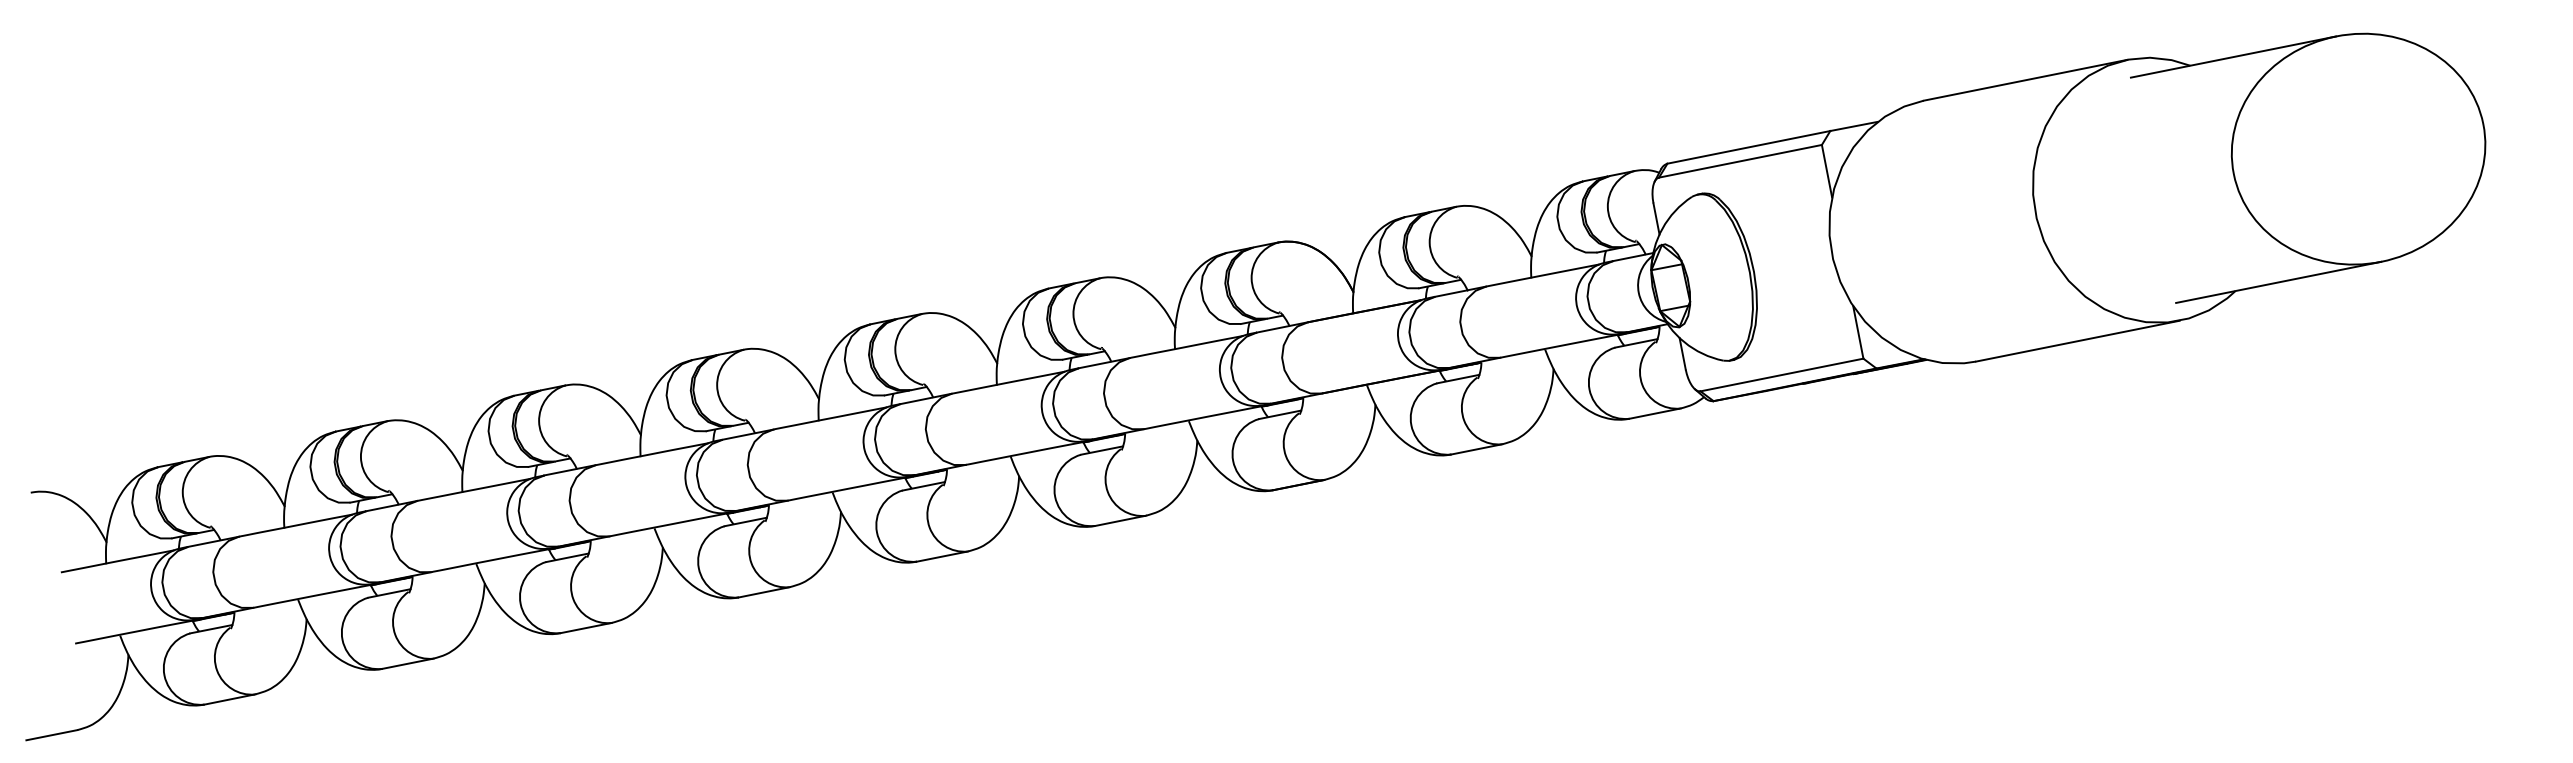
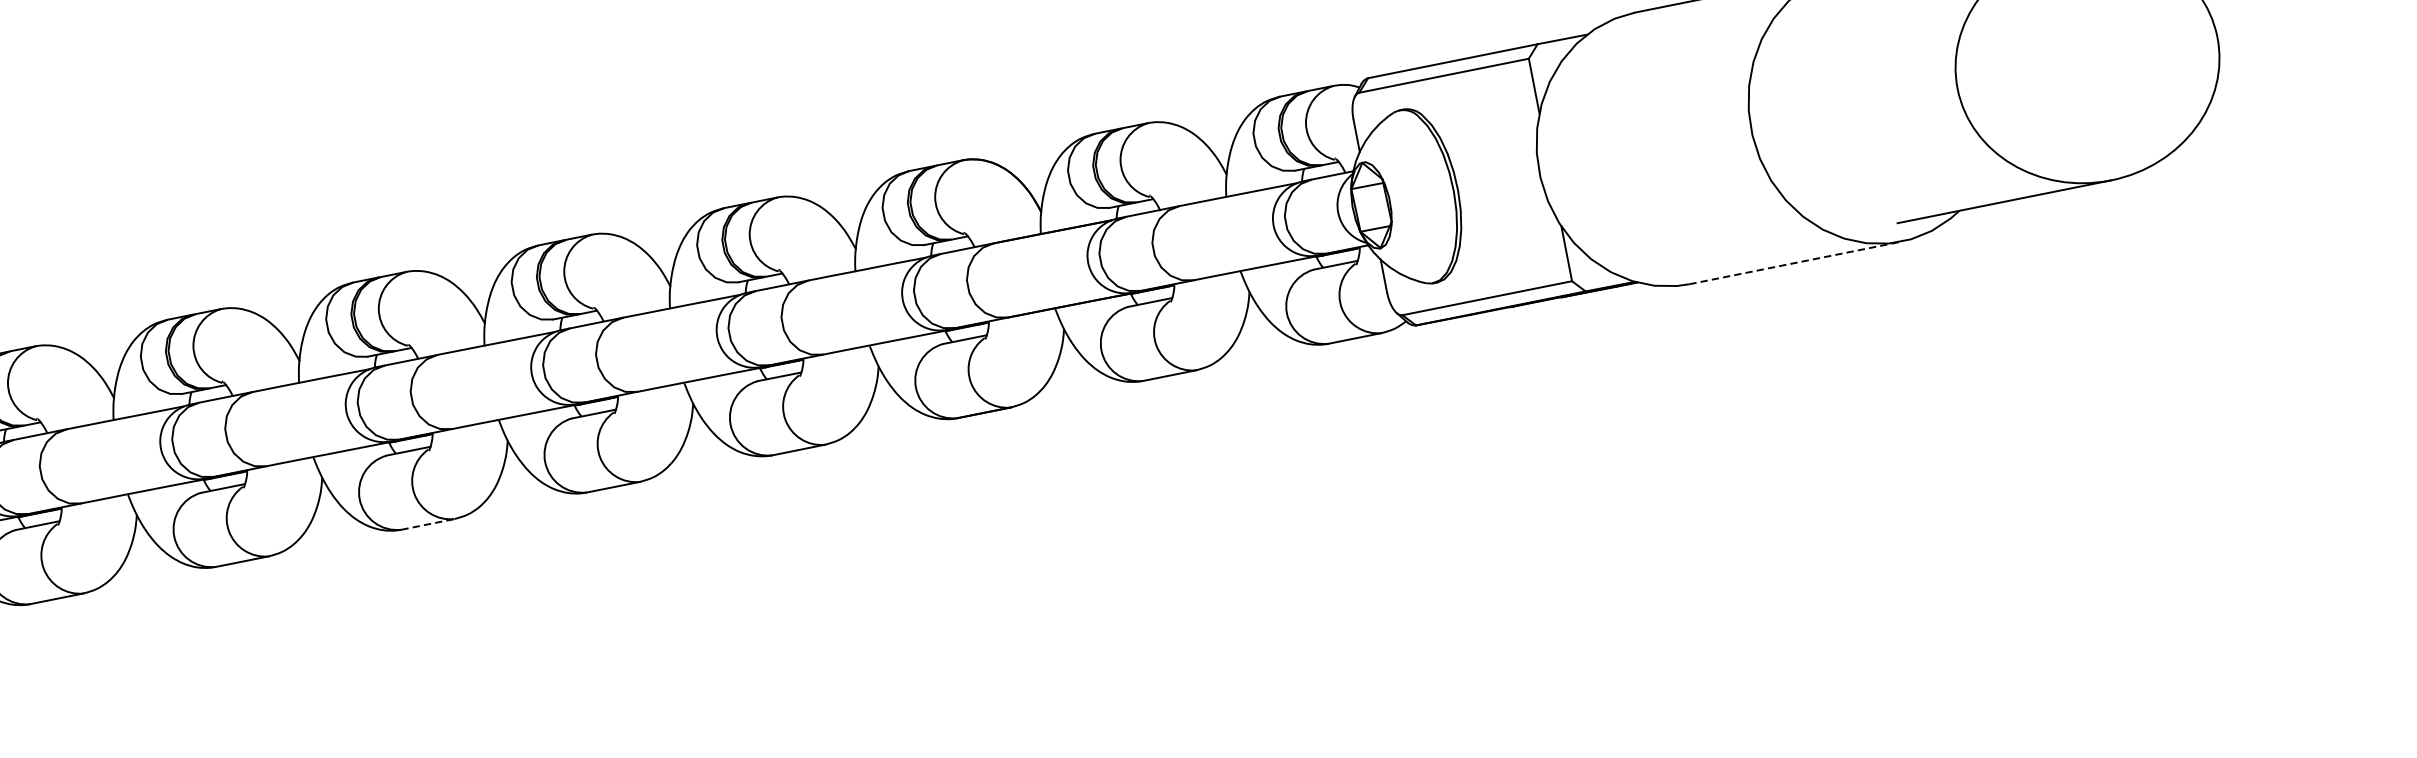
line: (2077, 341) -> (1794, 263), solid -> dashed
line: (764, 592) -> (428, 524), solid -> dashed

